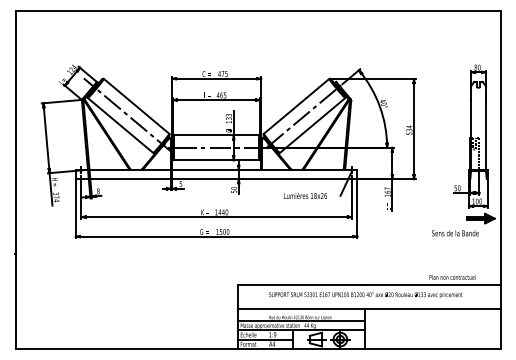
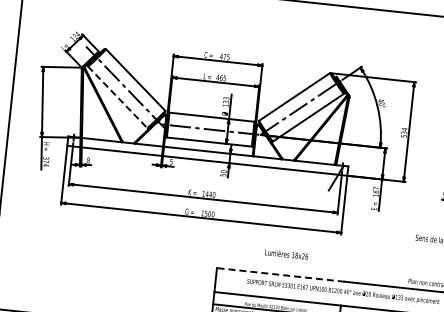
line: (120, 125) -> (117, 97), solid -> dashed
text: (305, 195) -> (286, 254), moved
line: (301, 284) -> (280, 274), solid -> dashed

